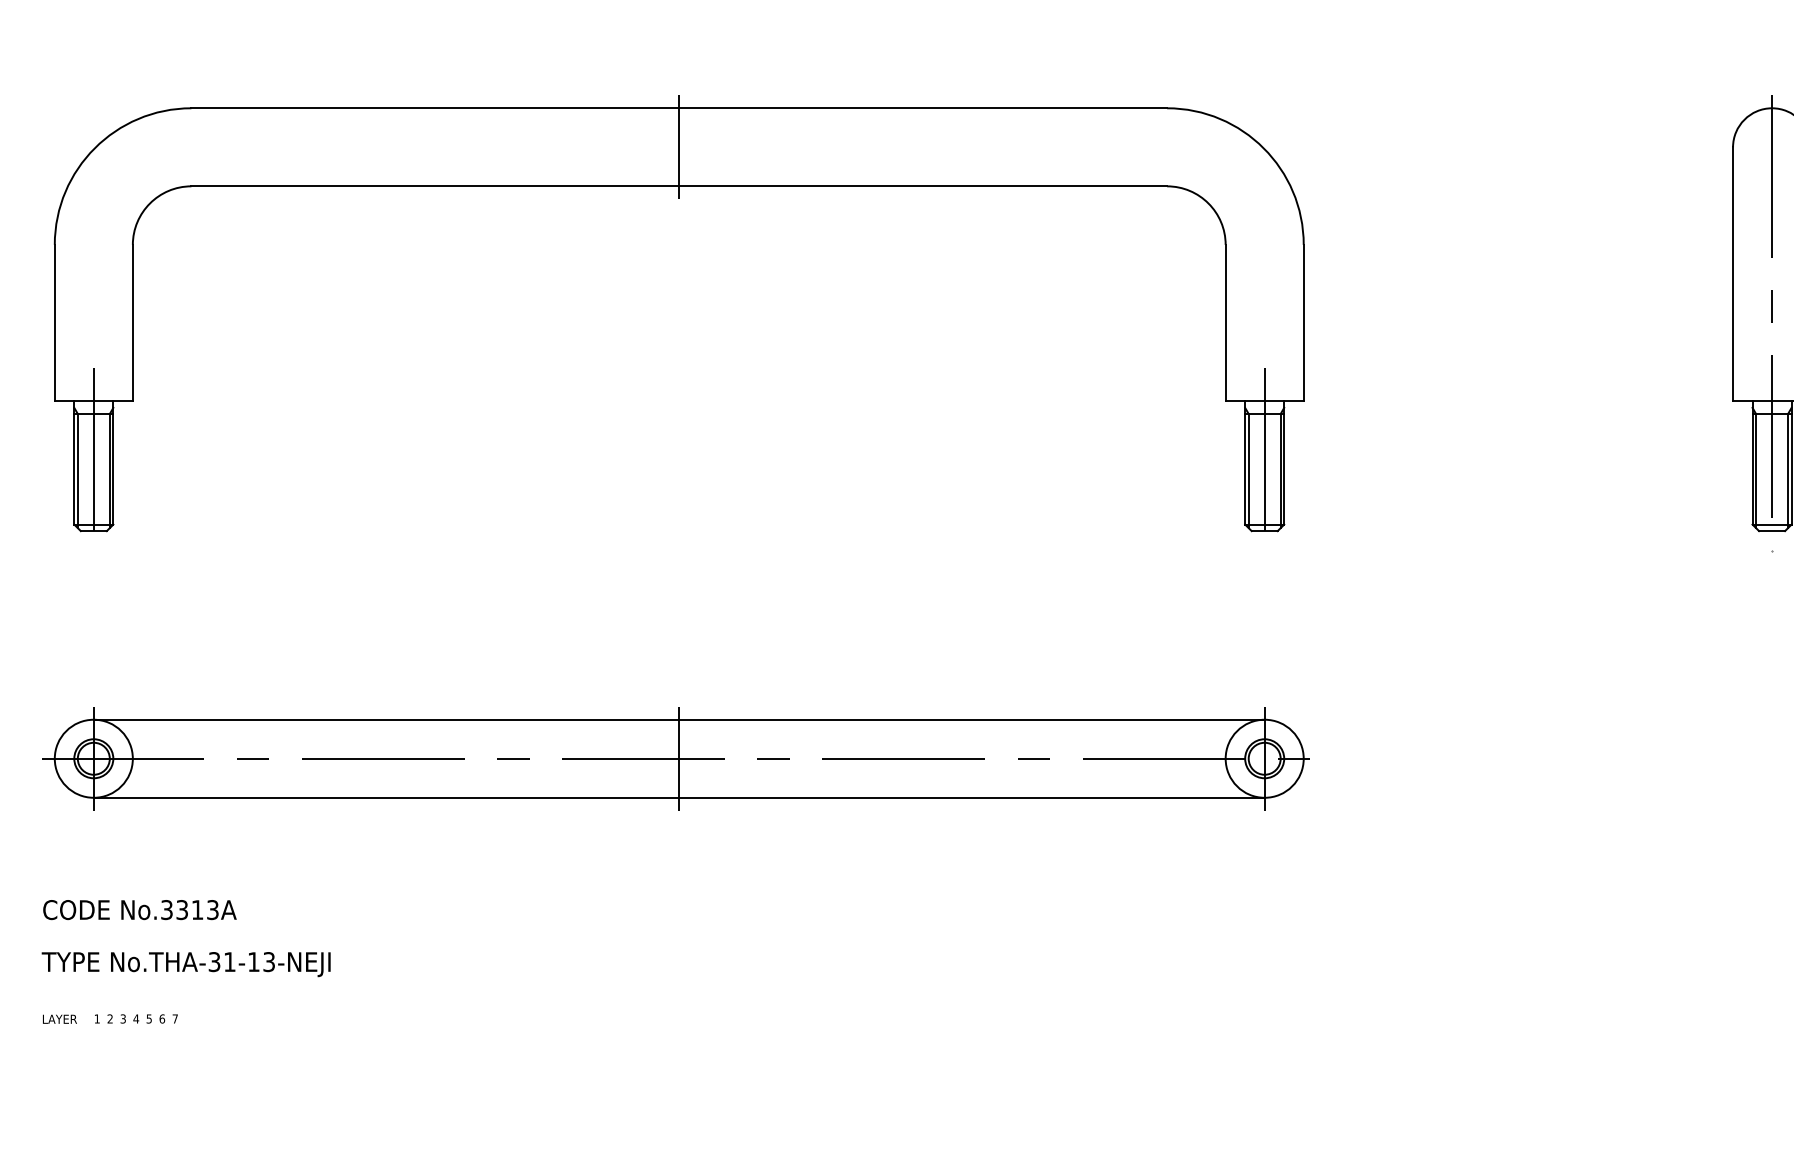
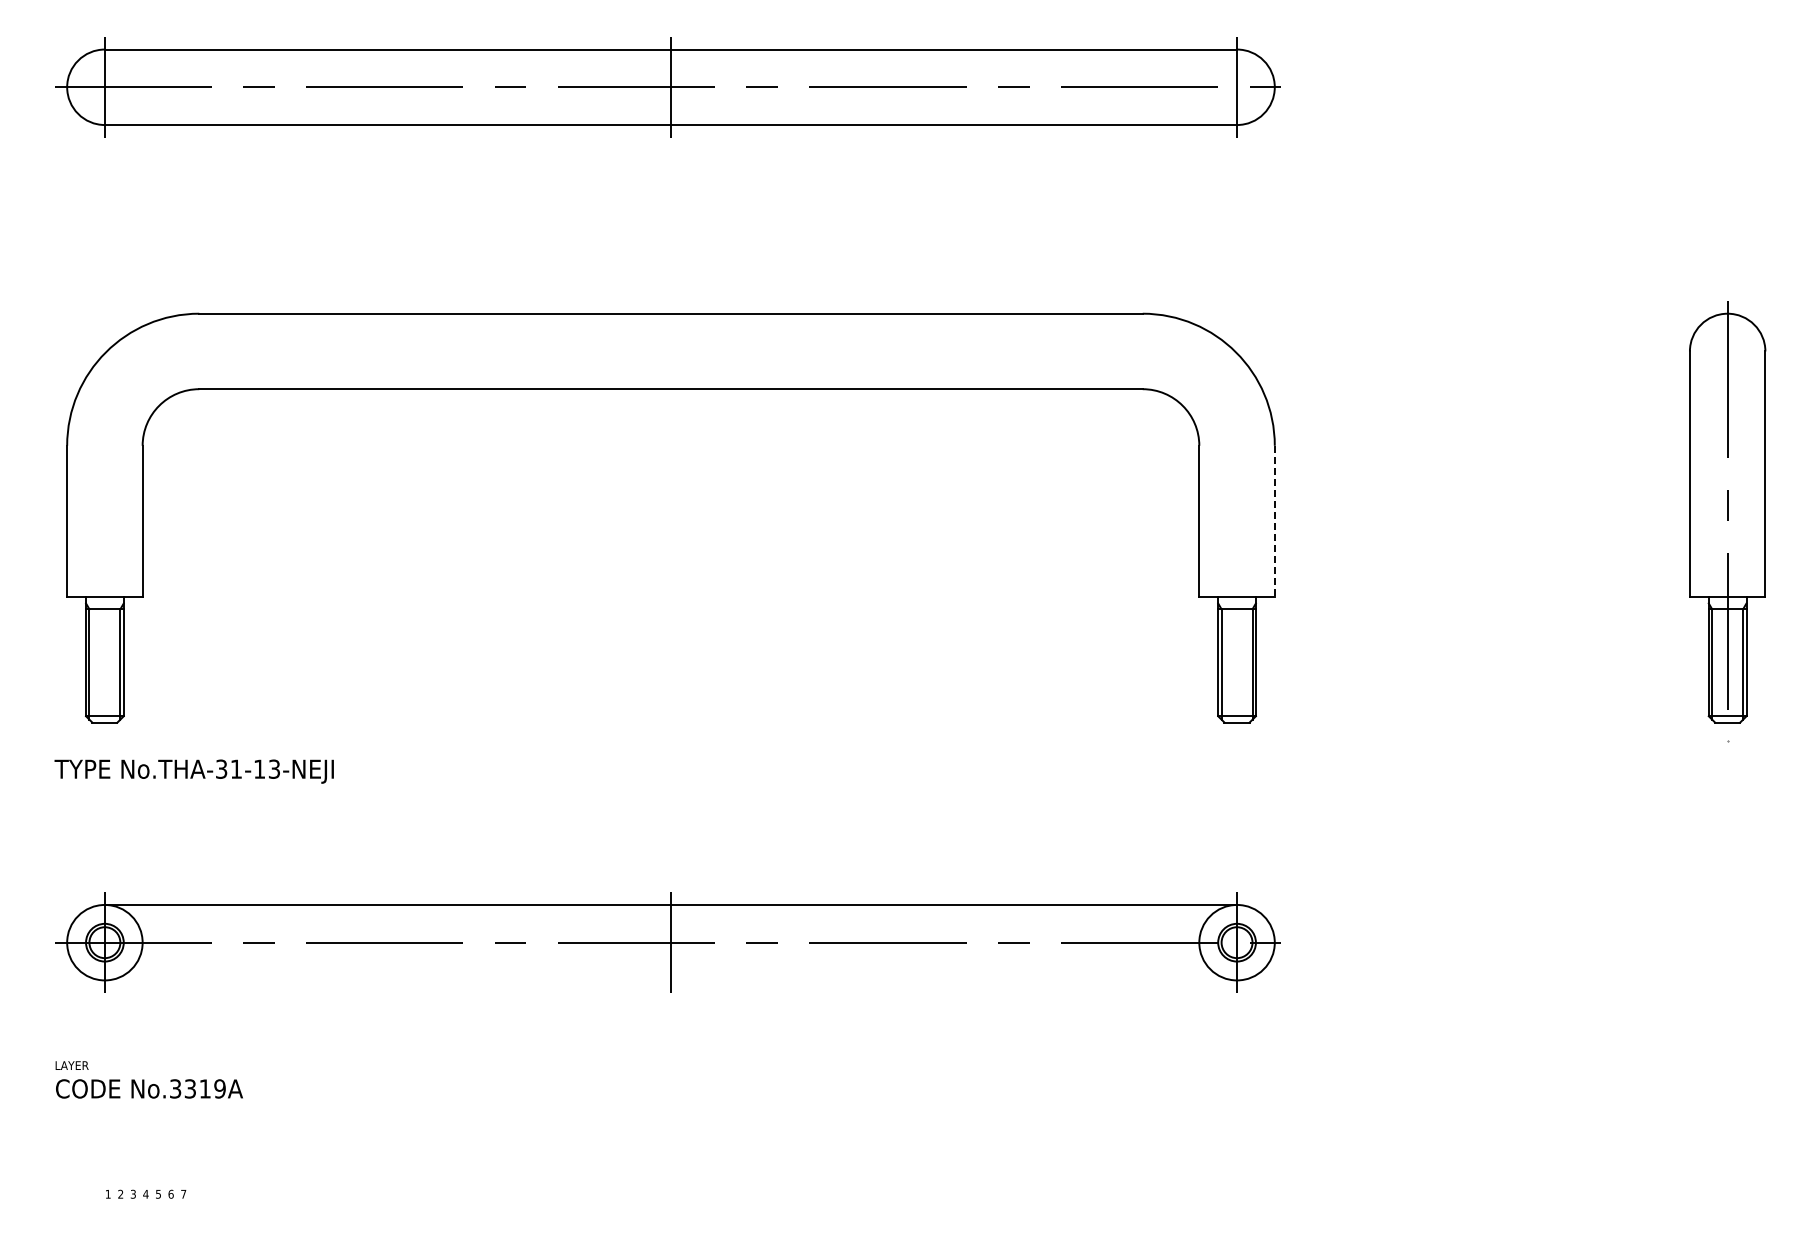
line: (678, 147) -> (670, 351), removed
line: (1303, 323) -> (1274, 521), solid -> dashed
line: (93, 459) -> (104, 653), removed
line: (1265, 459) -> (1237, 653), removed
line: (678, 797) -> (670, 980), removed
text: (212, 909) -> (219, 1088), No.3313A -> No.3319A
text: (185, 964) -> (193, 771), moved
text: (59, 1019) -> (71, 1065), moved

